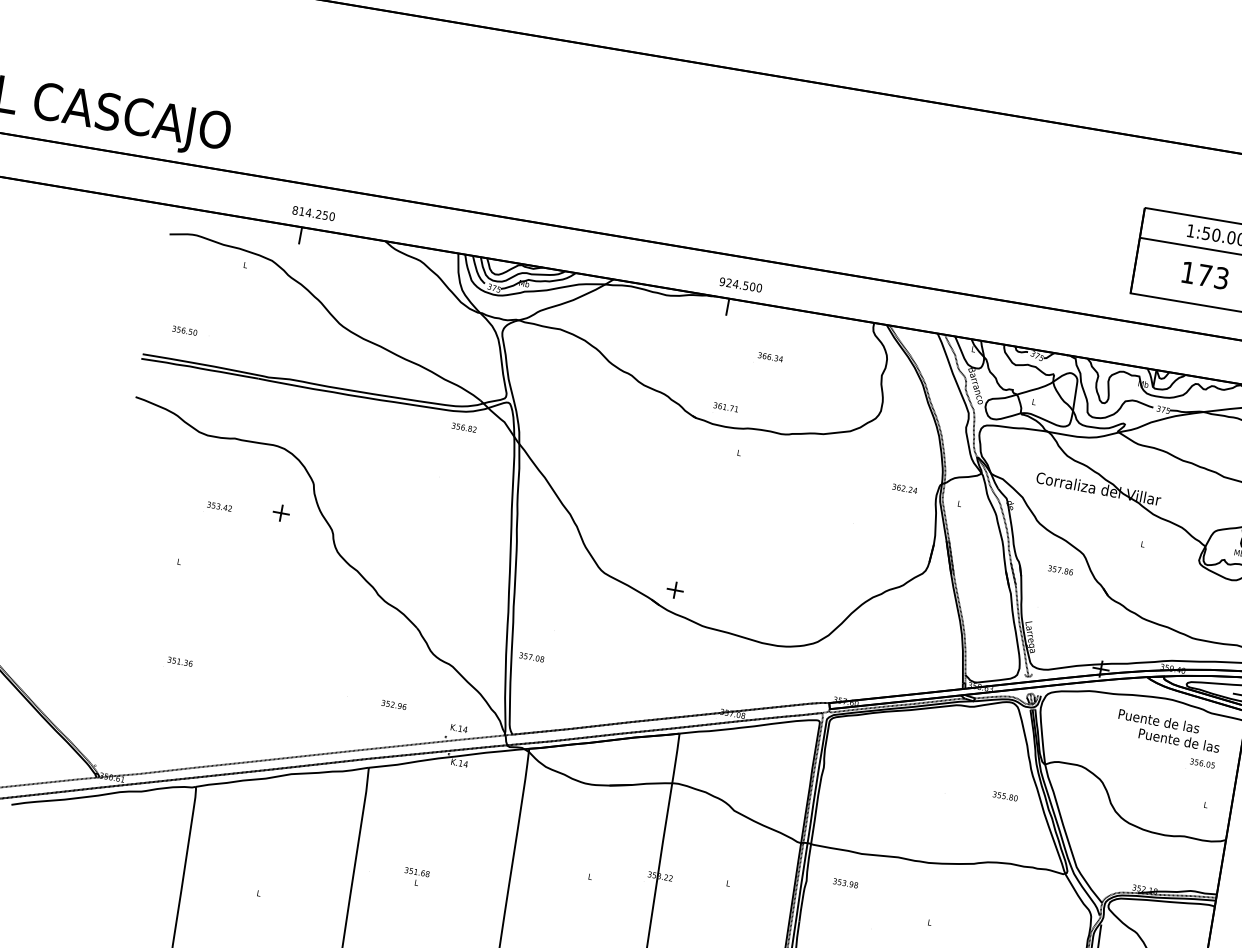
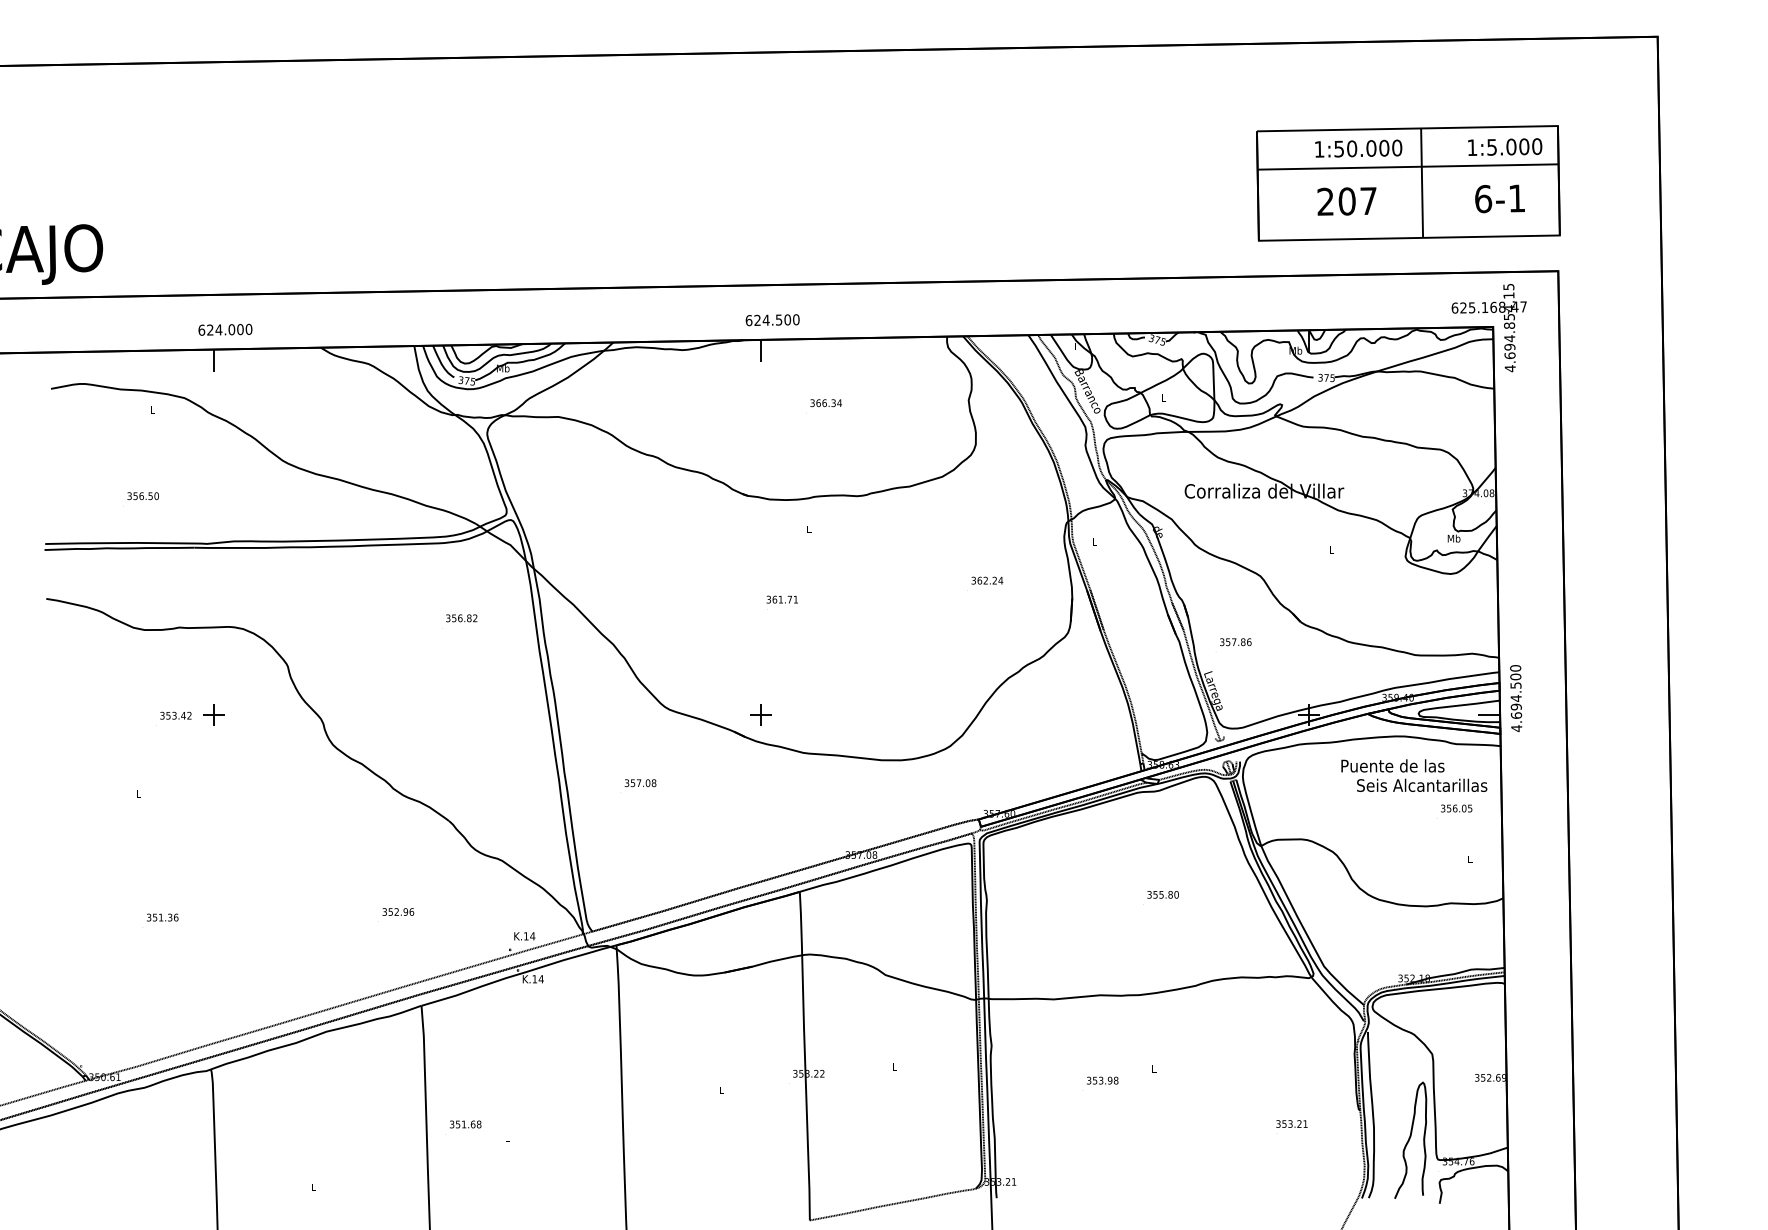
text: (309, 212) -> (220, 329), 814.250 -> 624.000
text: (1204, 275) -> (1346, 201), 173 -> 207
text: (722, 281) -> (748, 320), 924.500 -> 624.500
text: (184, 330) -> (142, 496), moved
text: (724, 409) -> (781, 602), moved
text: (464, 427) -> (461, 618), moved
text: (904, 488) -> (987, 580), moved
part: (280, 513) -> (213, 714), moved
text: (1060, 570) -> (1235, 642), moved
text: (531, 657) -> (640, 783), moved
text: (394, 704) -> (398, 911), moved
text: (1179, 739) -> (1422, 784), Puente de las -> Seis Alcantarillas
text: (1004, 796) -> (1162, 894), moved
text: (417, 872) -> (465, 1124), moved
text: (845, 883) -> (1102, 1080), moved

